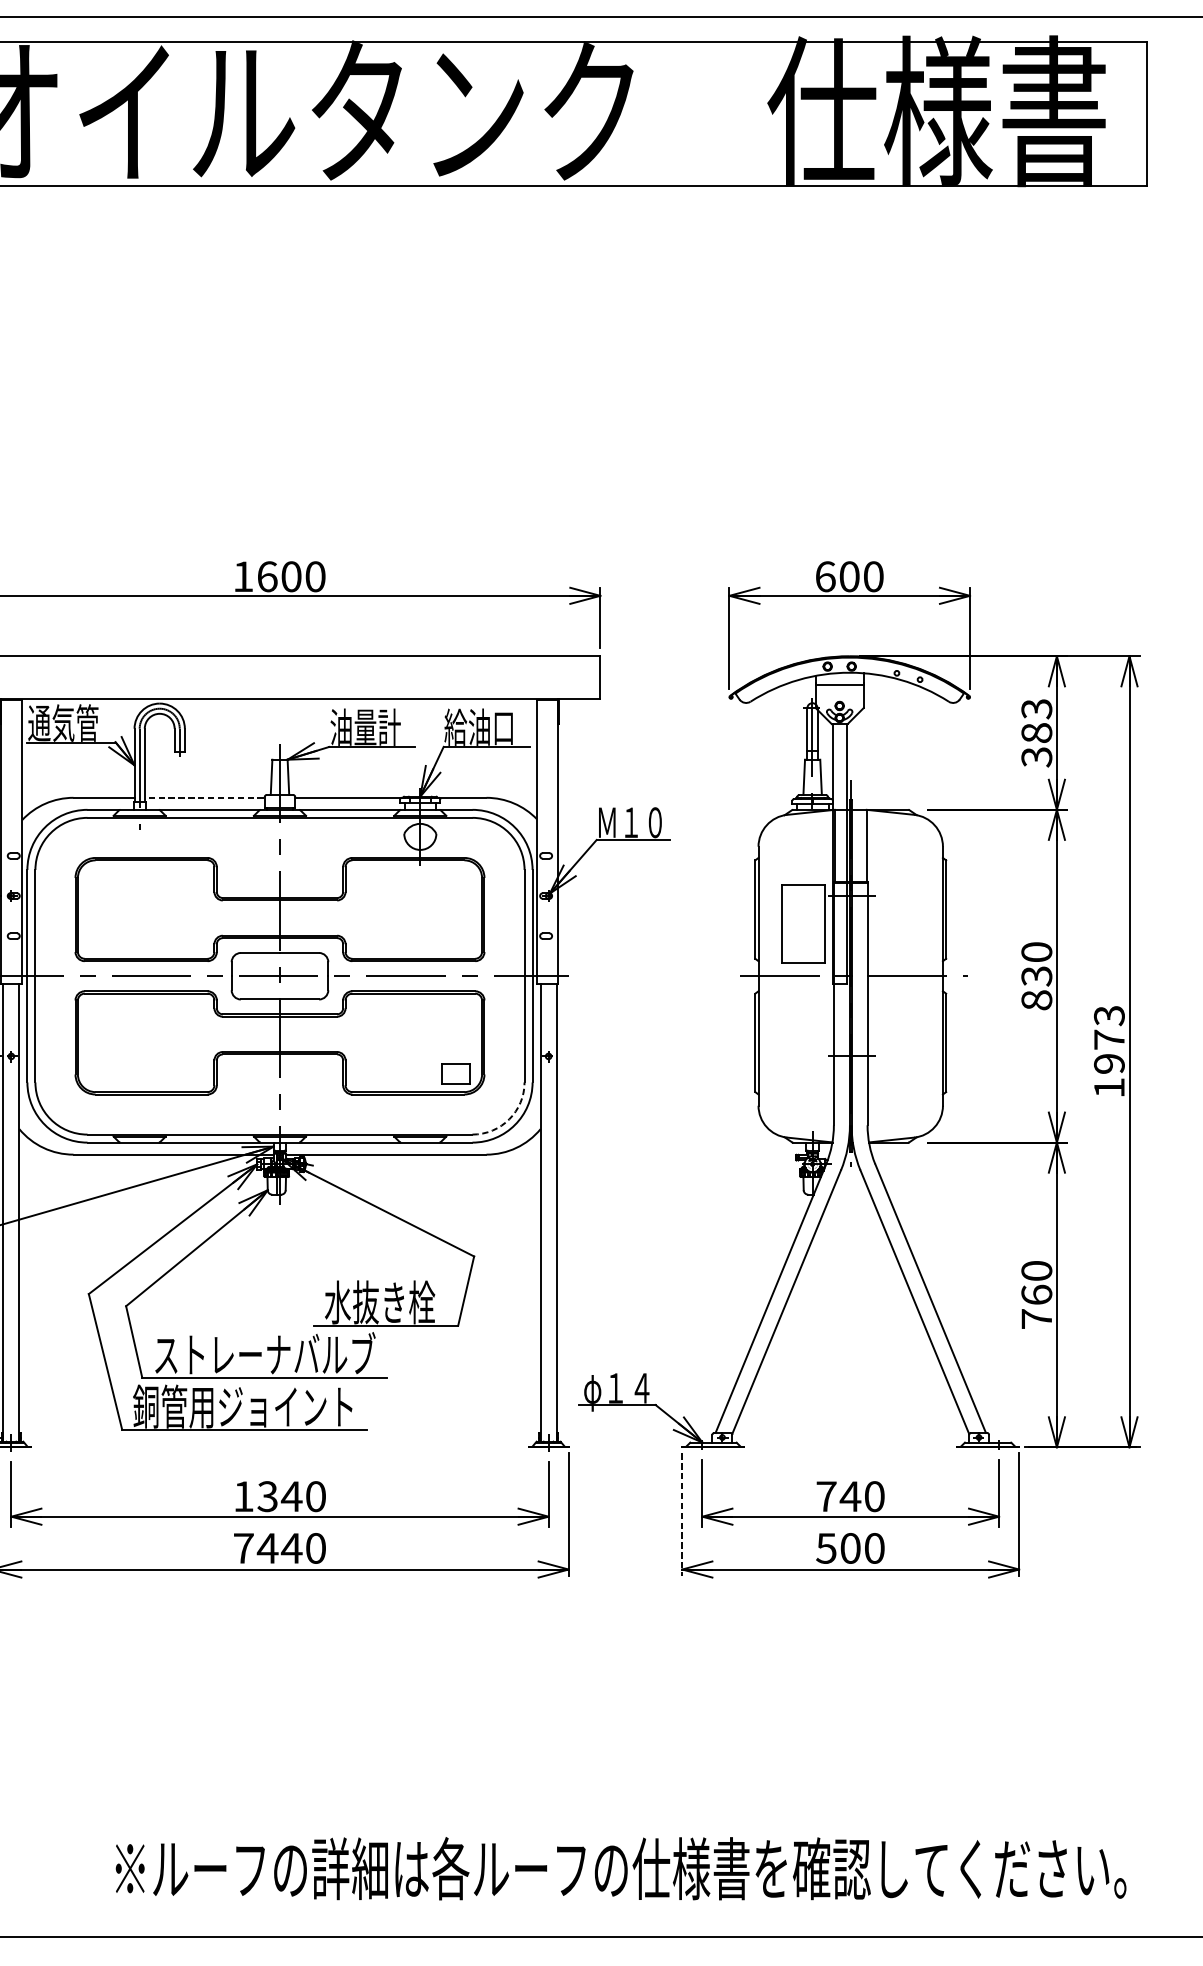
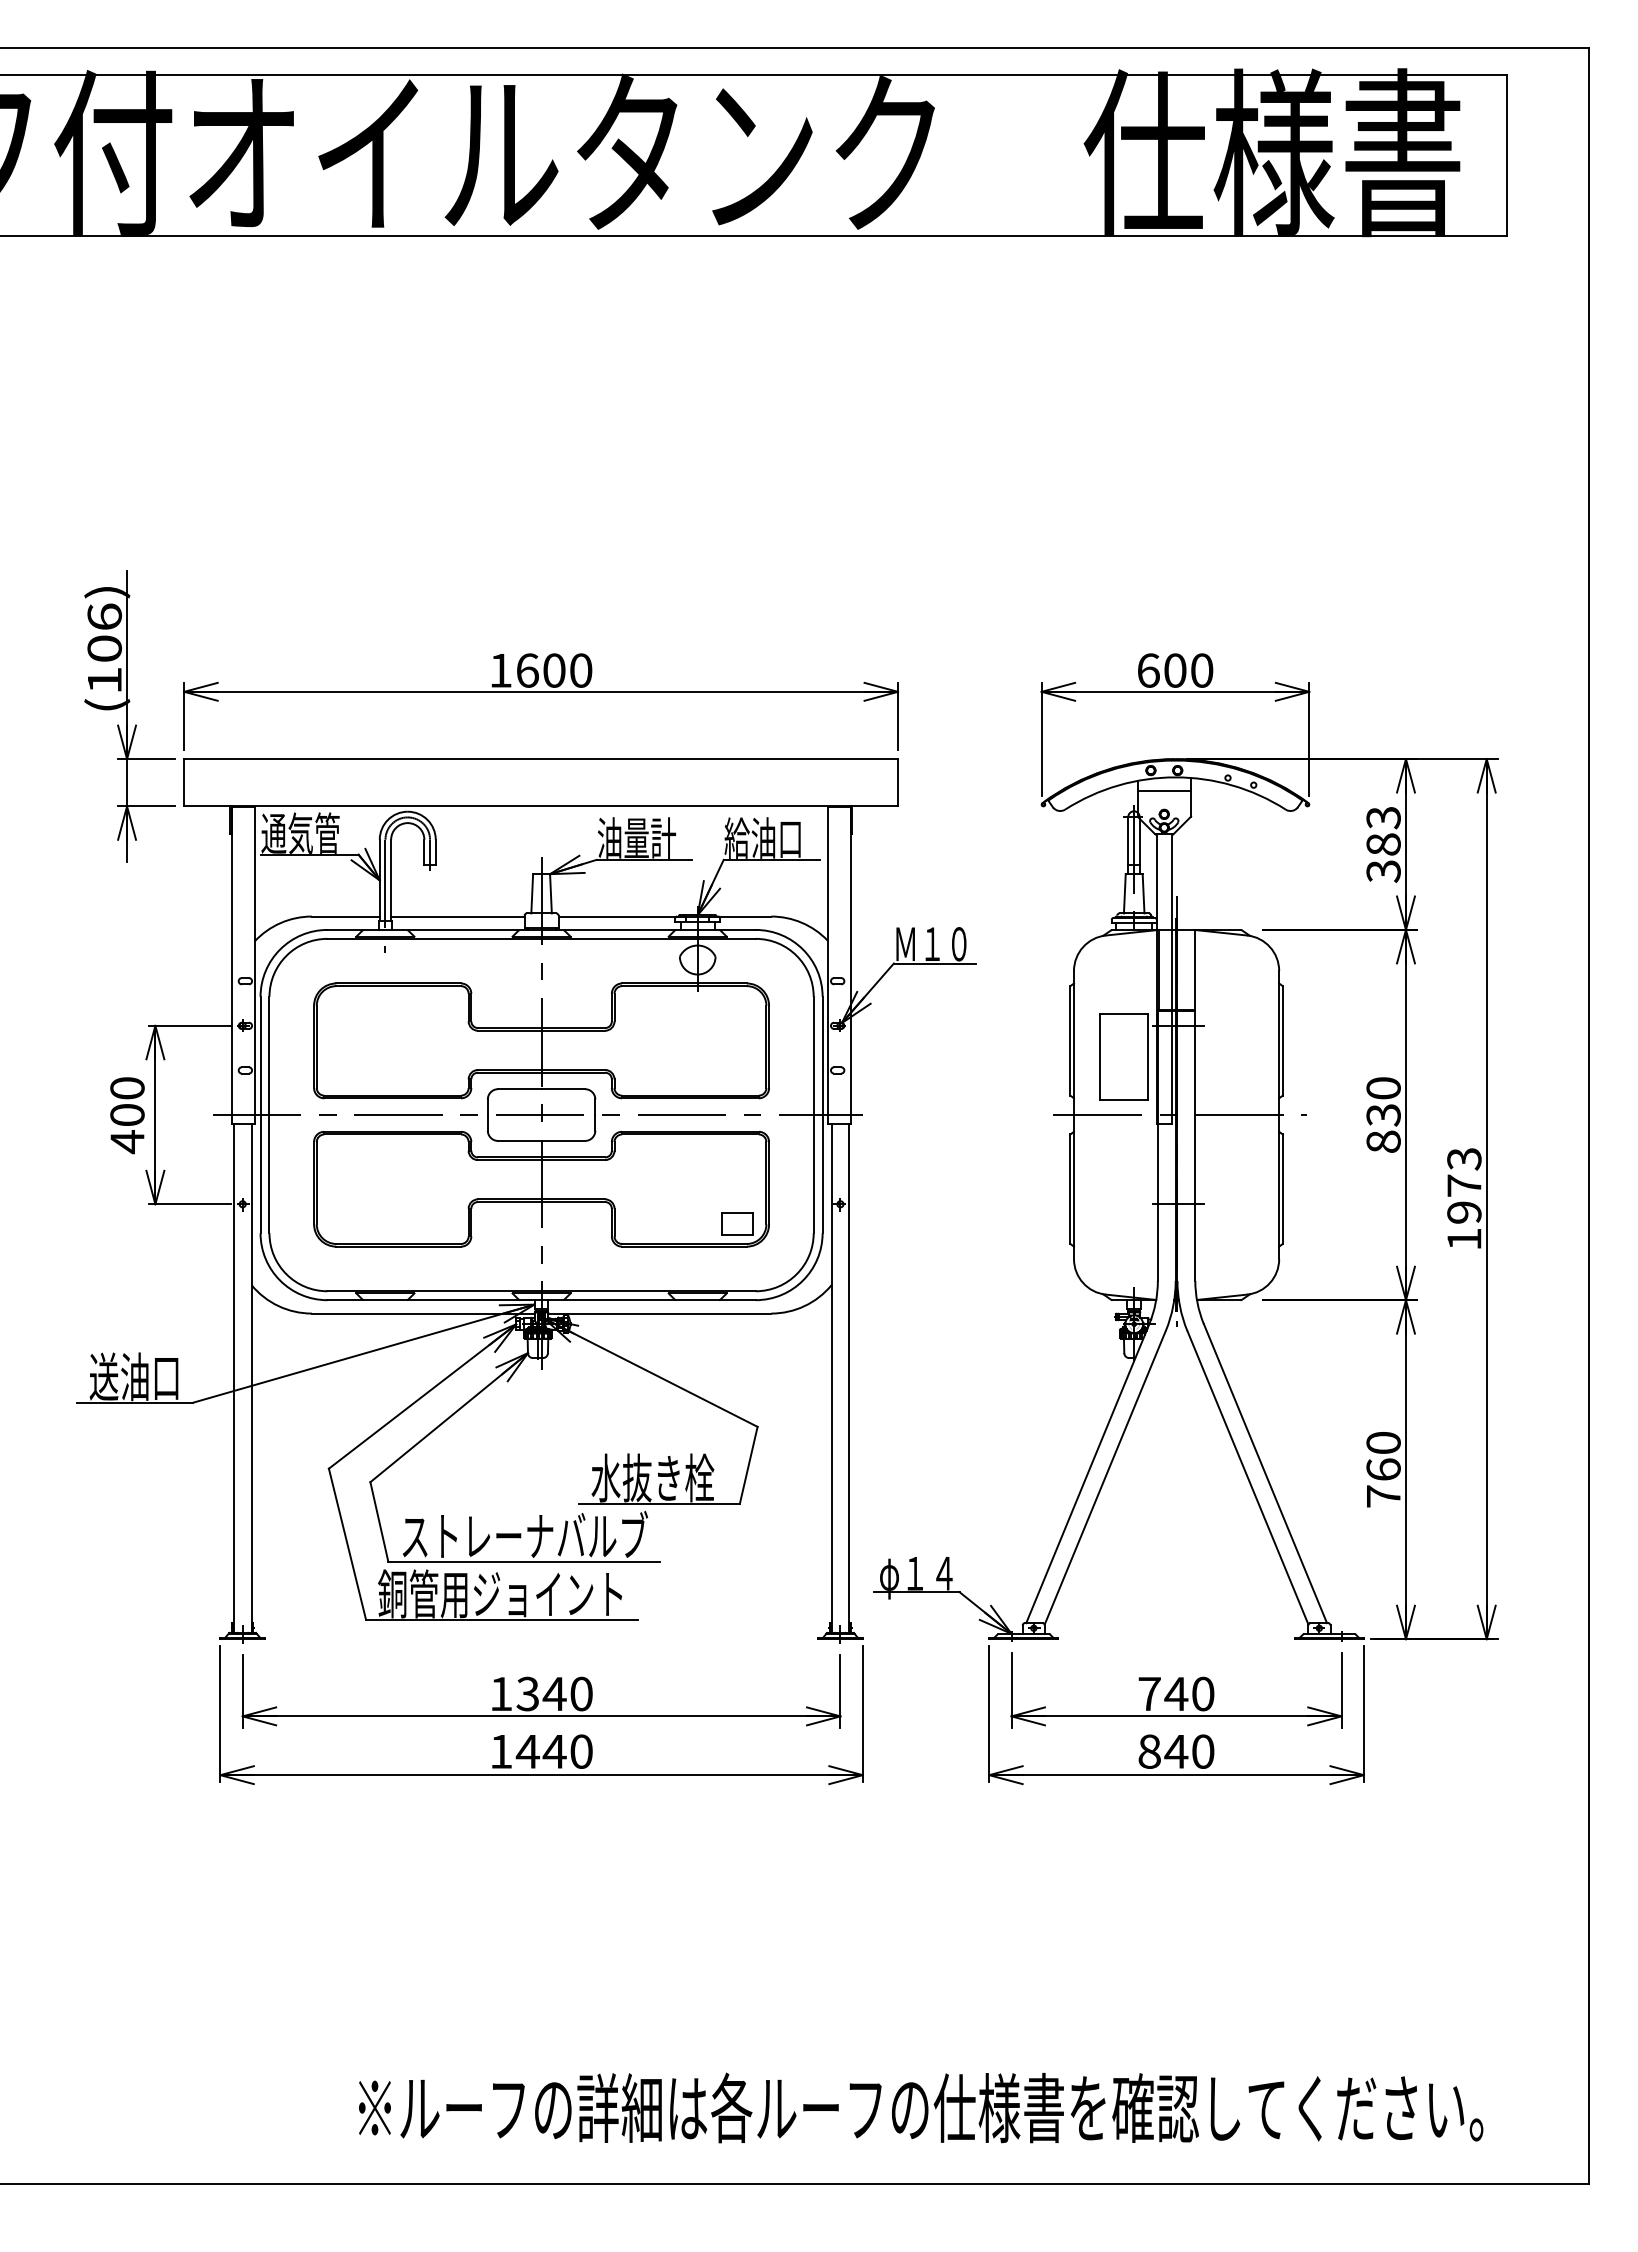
line: (203, 797) -> (456, 916), dashed -> solid
arc: (509, 1119) -> (796, 1274), dashed -> solid
line: (682, 1514) -> (989, 1713), dashed -> solid
text: (243, 1548) -> (501, 1751), 7440 -> 1440
text: (838, 1548) -> (1163, 1751), 500 -> 840

